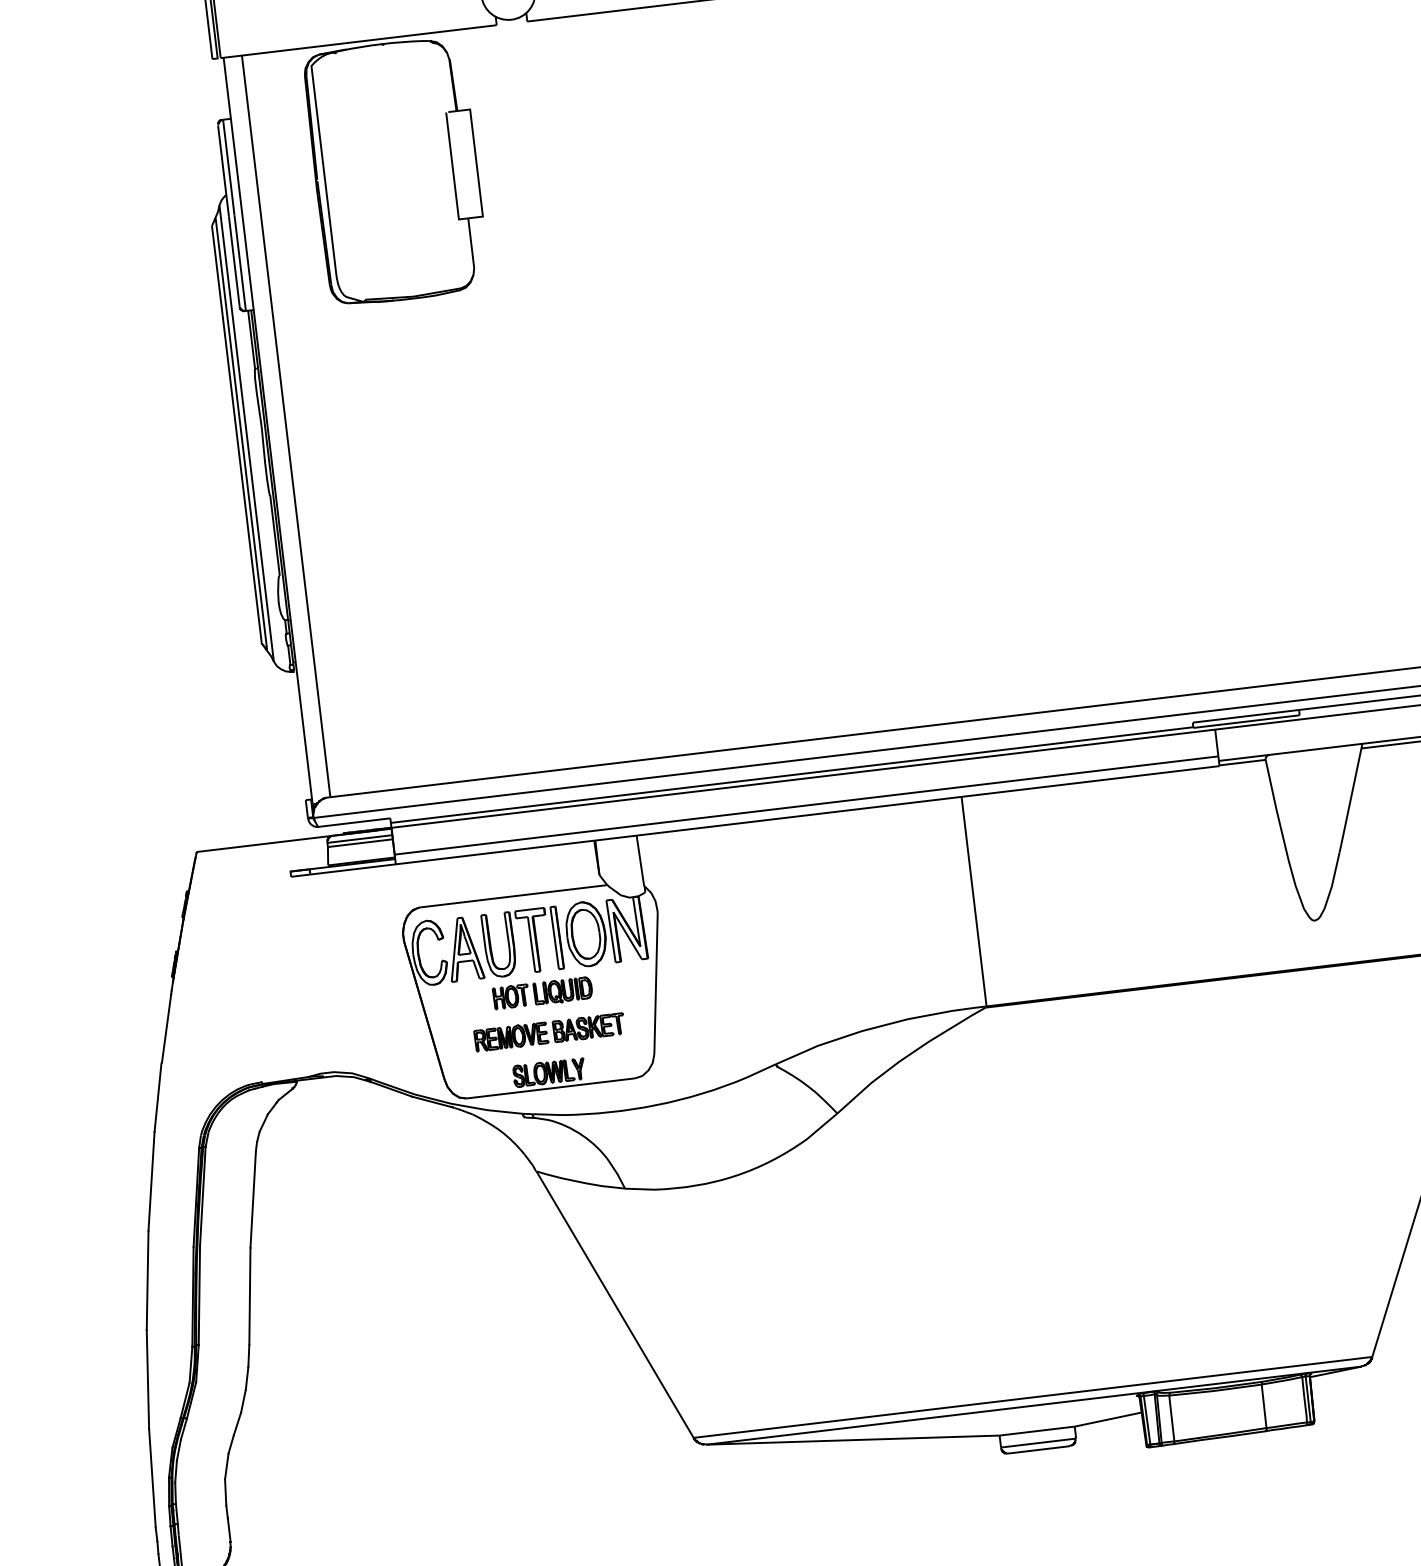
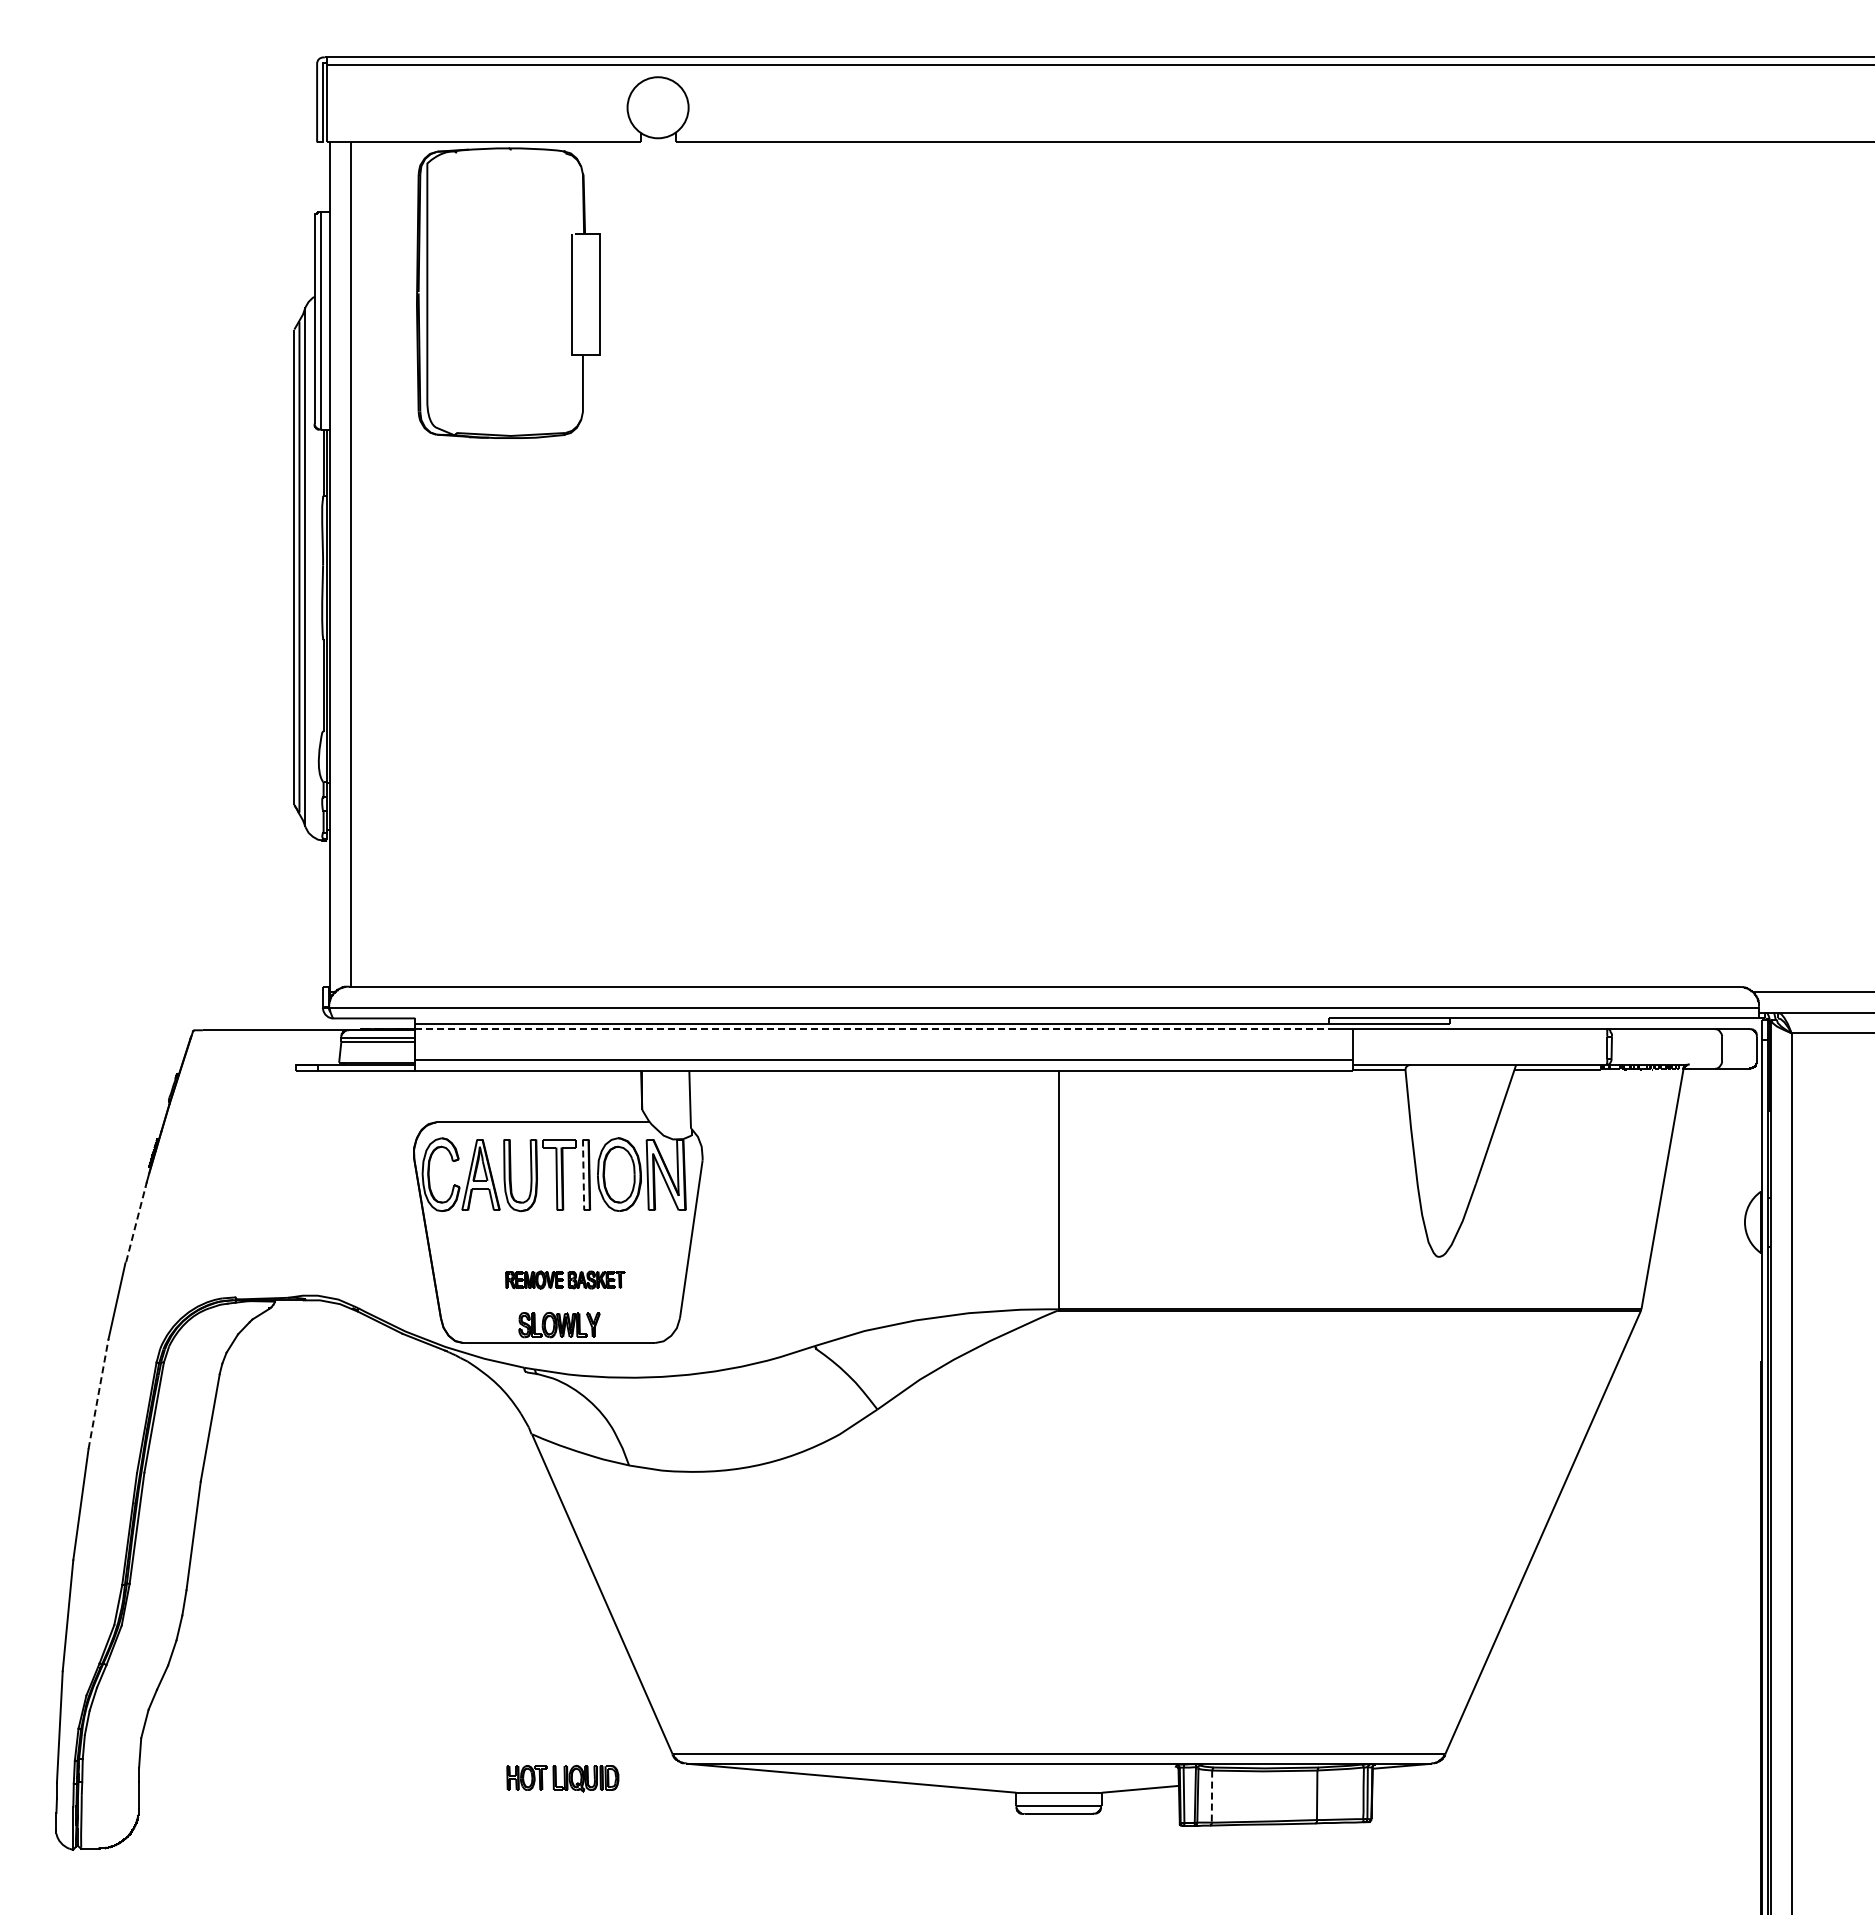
line: (792, 780) -> (871, 1029), solid -> dashed
line: (554, 938) -> (583, 1175), solid -> dashed
part: (542, 993) -> (562, 1778), moved
line: (166, 1028) -> (135, 1224), solid -> dashed
part: (548, 1032) -> (564, 1279), size x0.7
line: (151, 1181) -> (98, 1394), solid -> dashed
line: (1171, 1419) -> (1211, 1797), solid -> dashed

